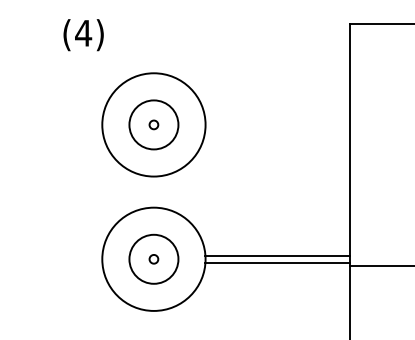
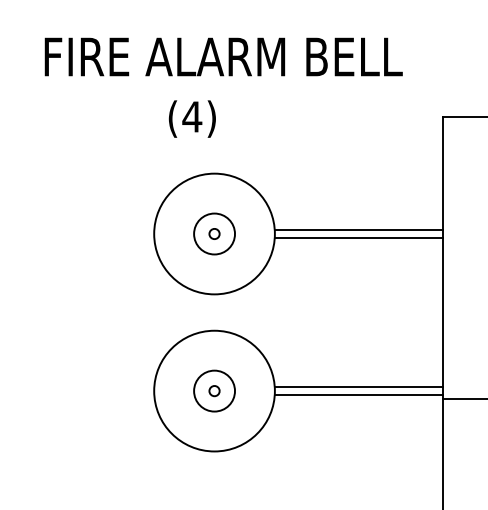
text: (82, 34) -> (191, 118), moved
line: (277, 121) -> (358, 229), added
circle: (153, 124) -> (214, 233), size x0.71
line: (277, 128) -> (358, 238), added
circle: (153, 258) -> (214, 390), size x0.71

